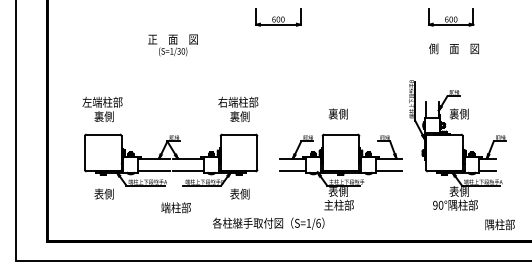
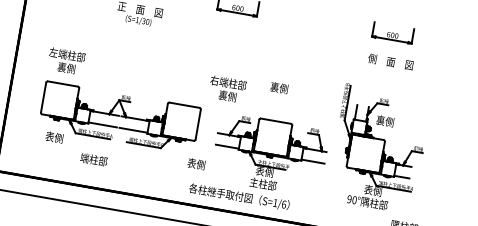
text: (238, 109) -> (227, 89), moved
text: (337, 113) -> (278, 87), moved
text: (239, 193) -> (196, 163), moved
text: (175, 207) -> (93, 159), moved
text: (268, 223) -> (239, 196), moved

